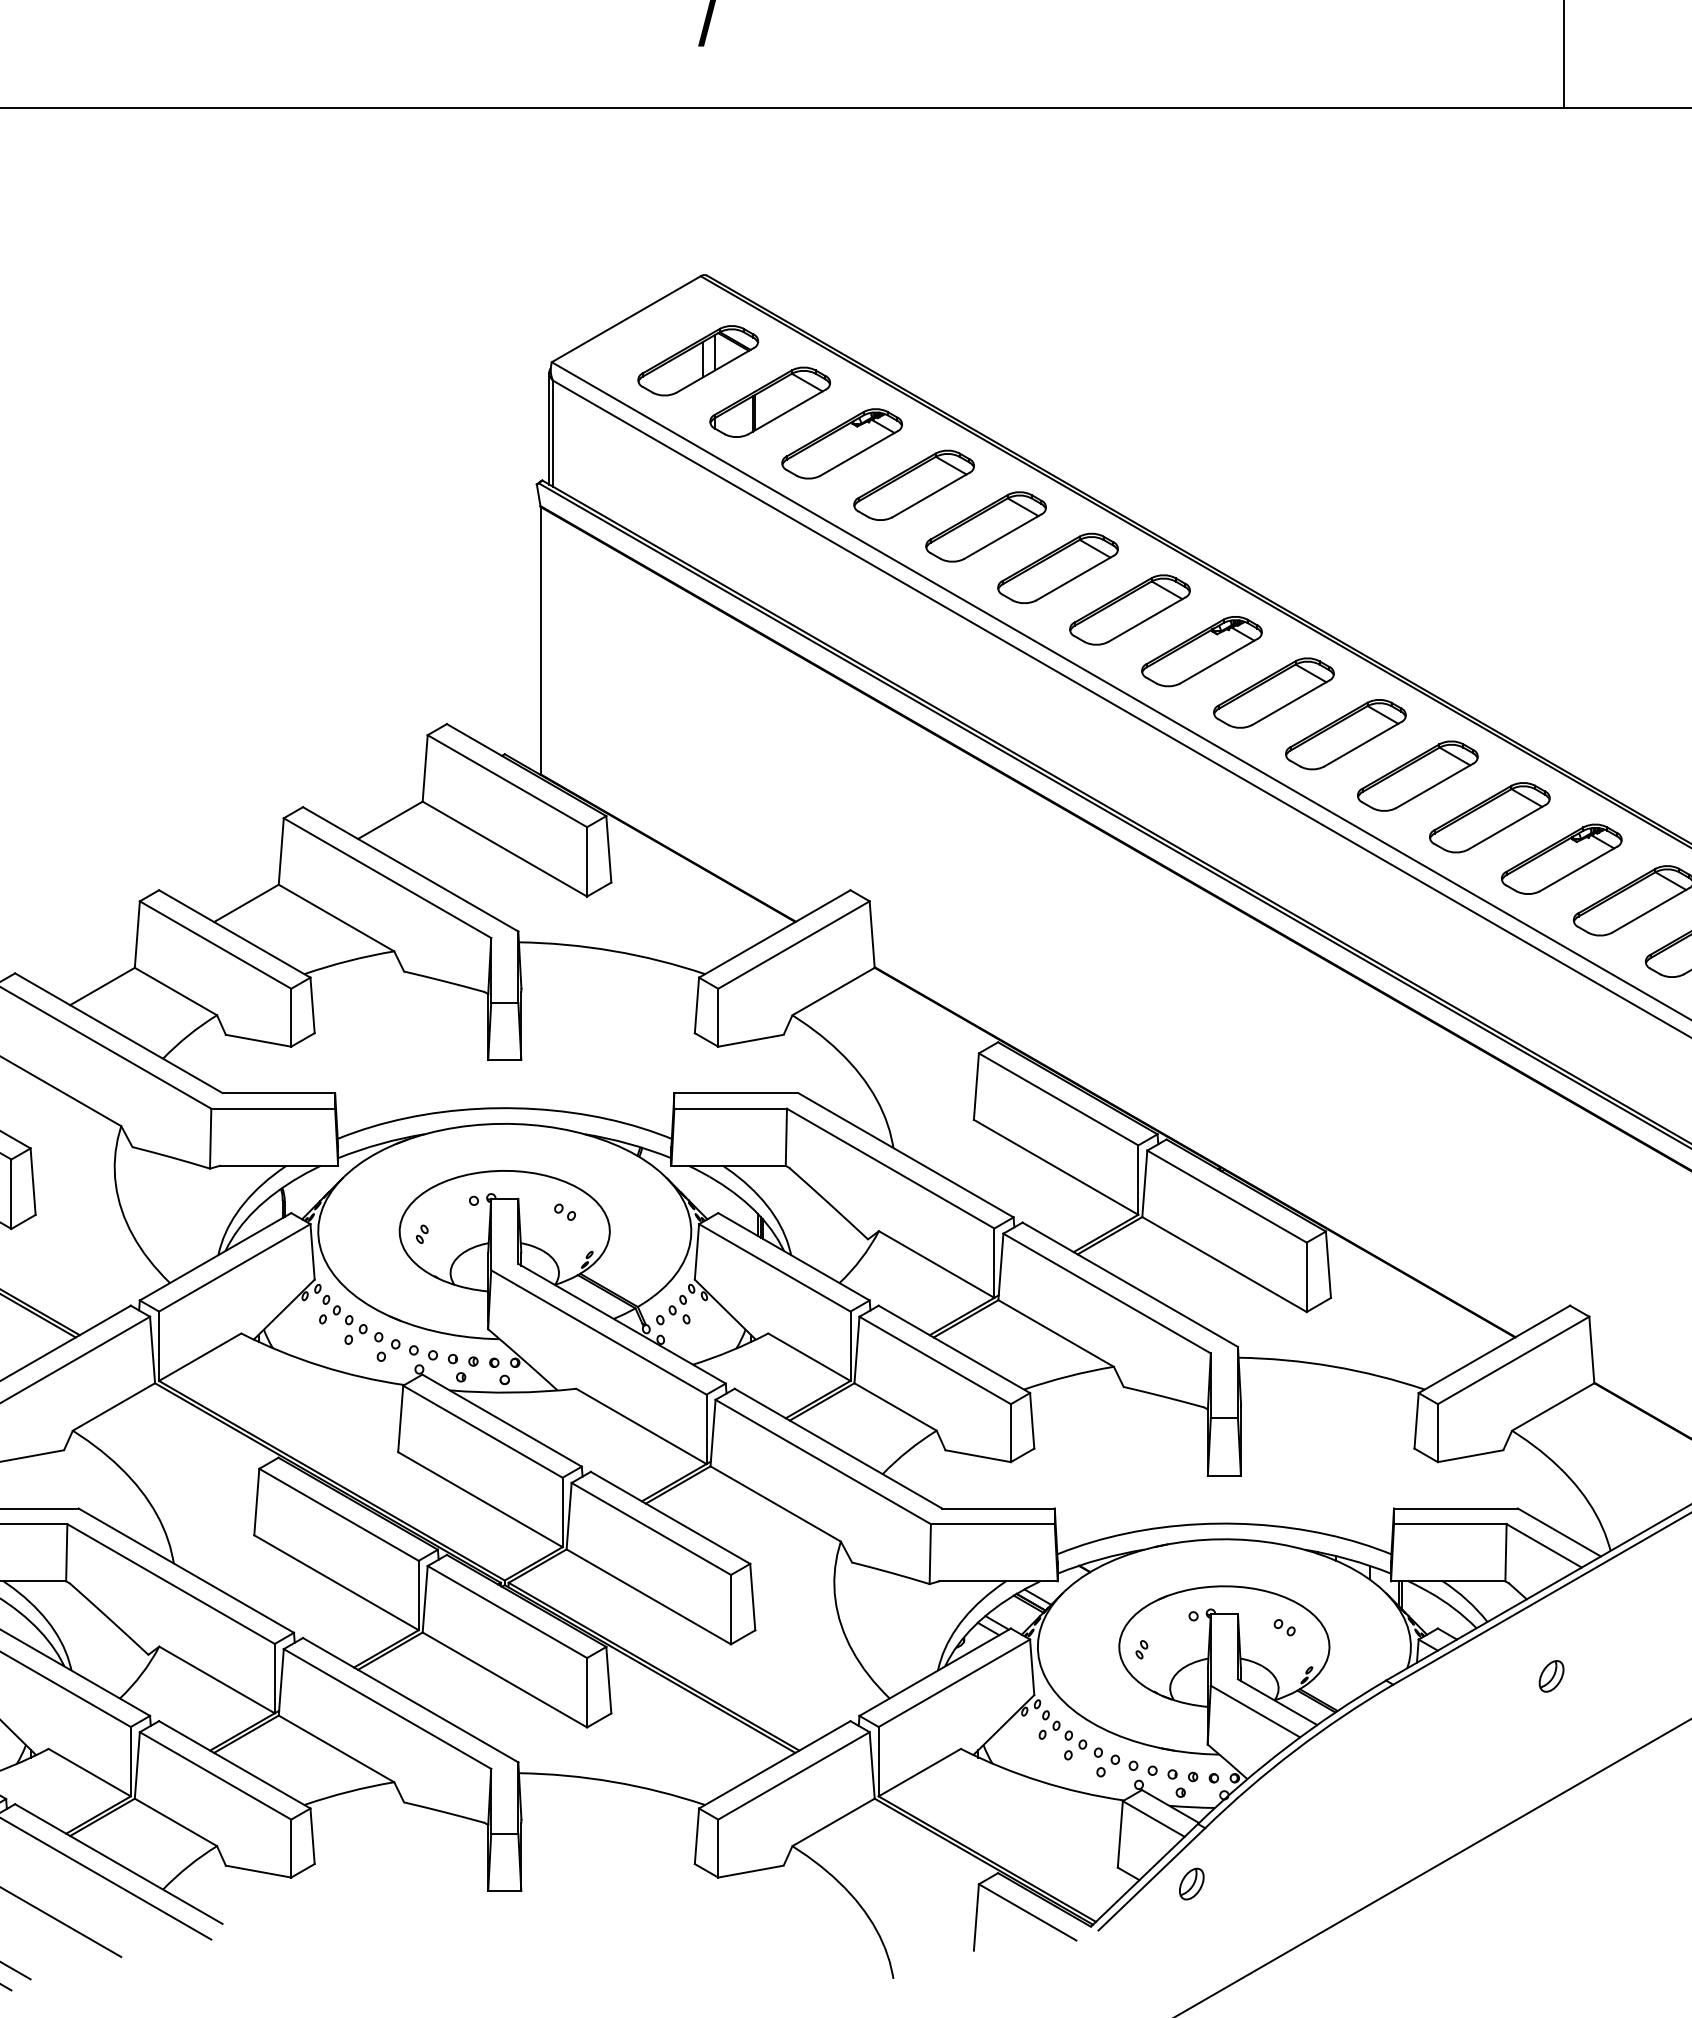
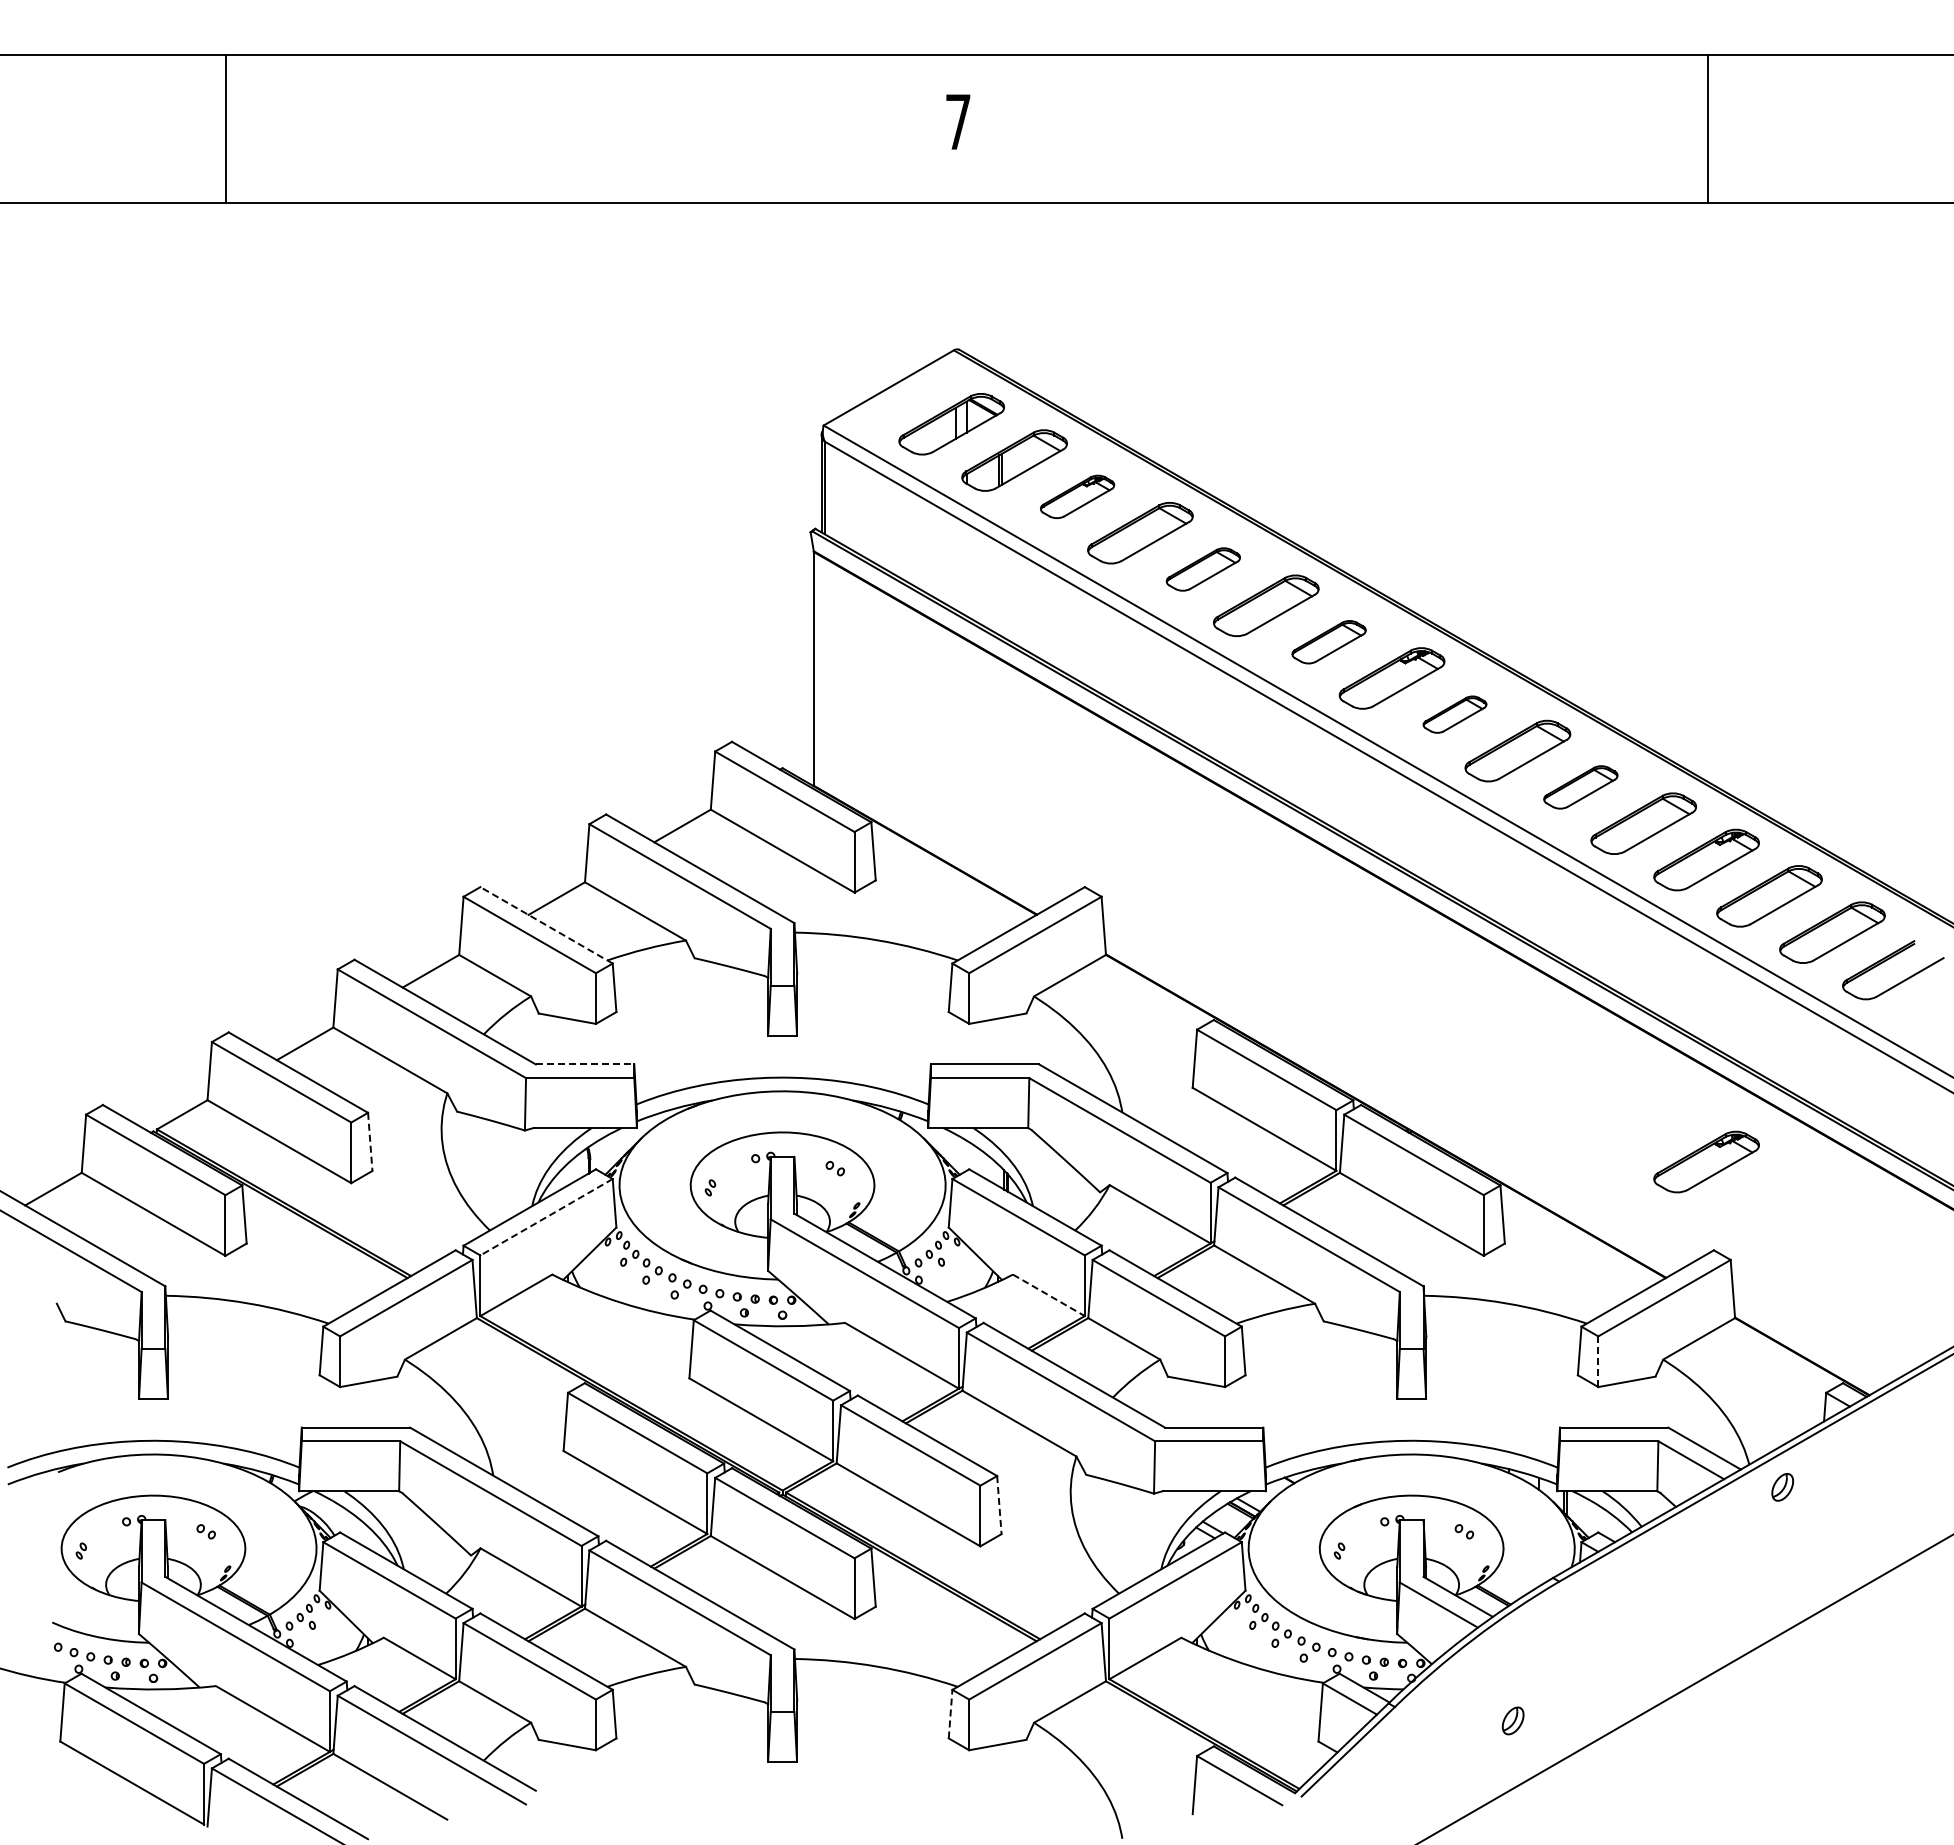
part: (842, 443) -> (1077, 496), size x0.7
part: (986, 526) -> (1203, 569), size x0.7
part: (1129, 610) -> (1328, 642), size x0.7
part: (1273, 692) -> (1454, 714), size x0.6
part: (1417, 776) -> (1580, 787), size x0.7
line: (234, 934) -> (546, 925), solid -> dashed
line: (279, 1093) -> (585, 1064), solid -> dashed
line: (33, 1182) -> (370, 1142), solid -> dashed
part: (1561, 1204) -> (1706, 1161), added
line: (234, 1268) -> (546, 1217), solid -> dashed
line: (810, 1357) -> (1049, 1295), solid -> dashed
line: (1438, 1432) -> (1598, 1361), solid -> dashed
line: (752, 1597) -> (999, 1505), solid -> dashed
part: (1551, 1676) -> (1782, 1487), moved
line: (696, 1835) -> (950, 1713), solid -> dashed
part: (1191, 1883) -> (1512, 1720), moved

